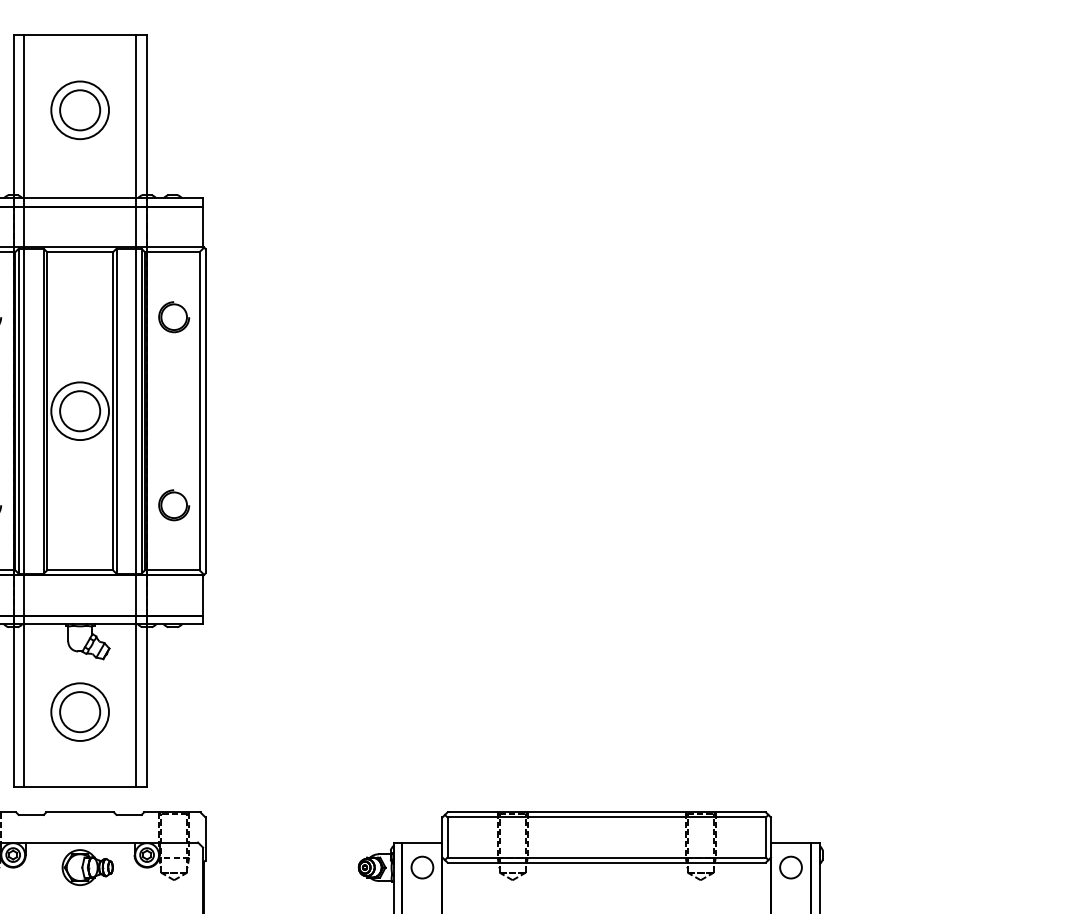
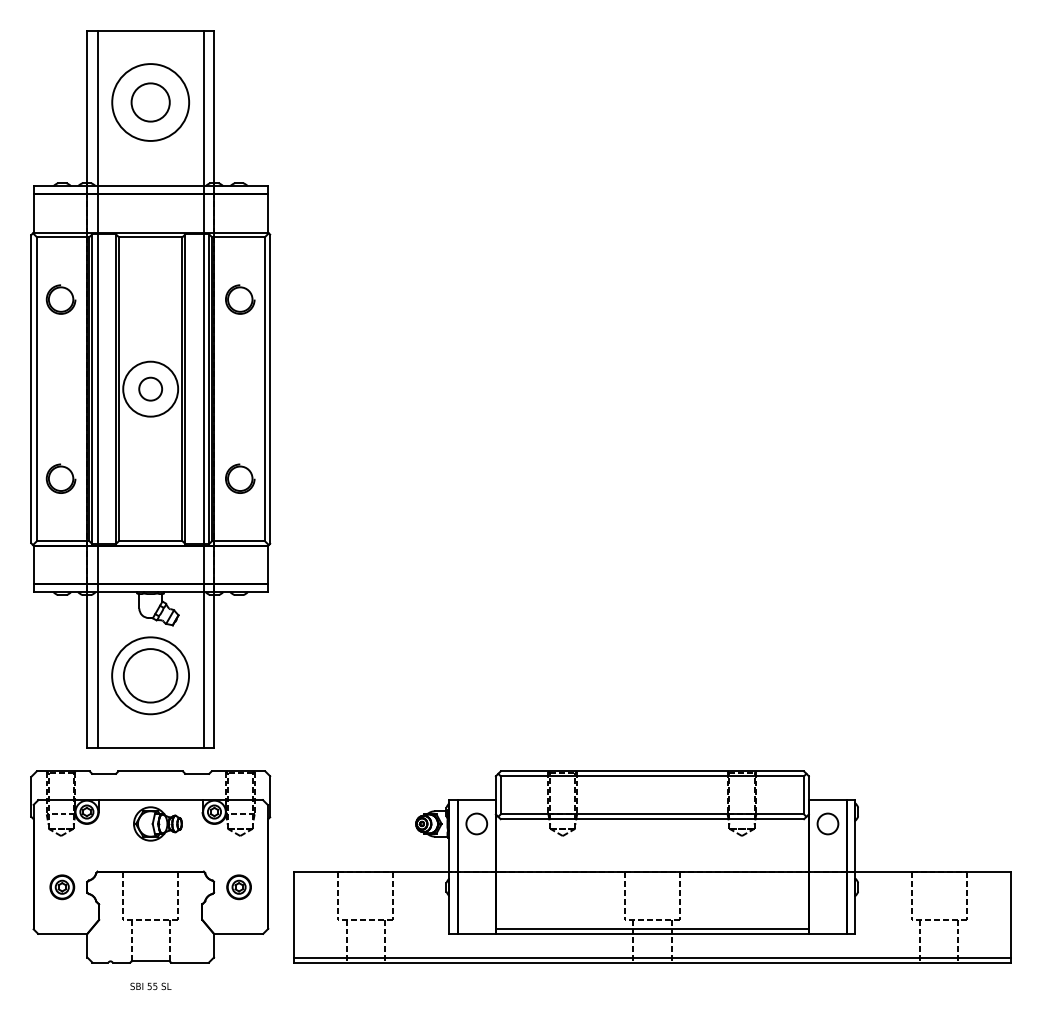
circle: (79, 110) -> (150, 102), size x1.4
circle: (79, 411) -> (150, 389), size x0.6
part: (79, 711) -> (150, 675), size x1.4

